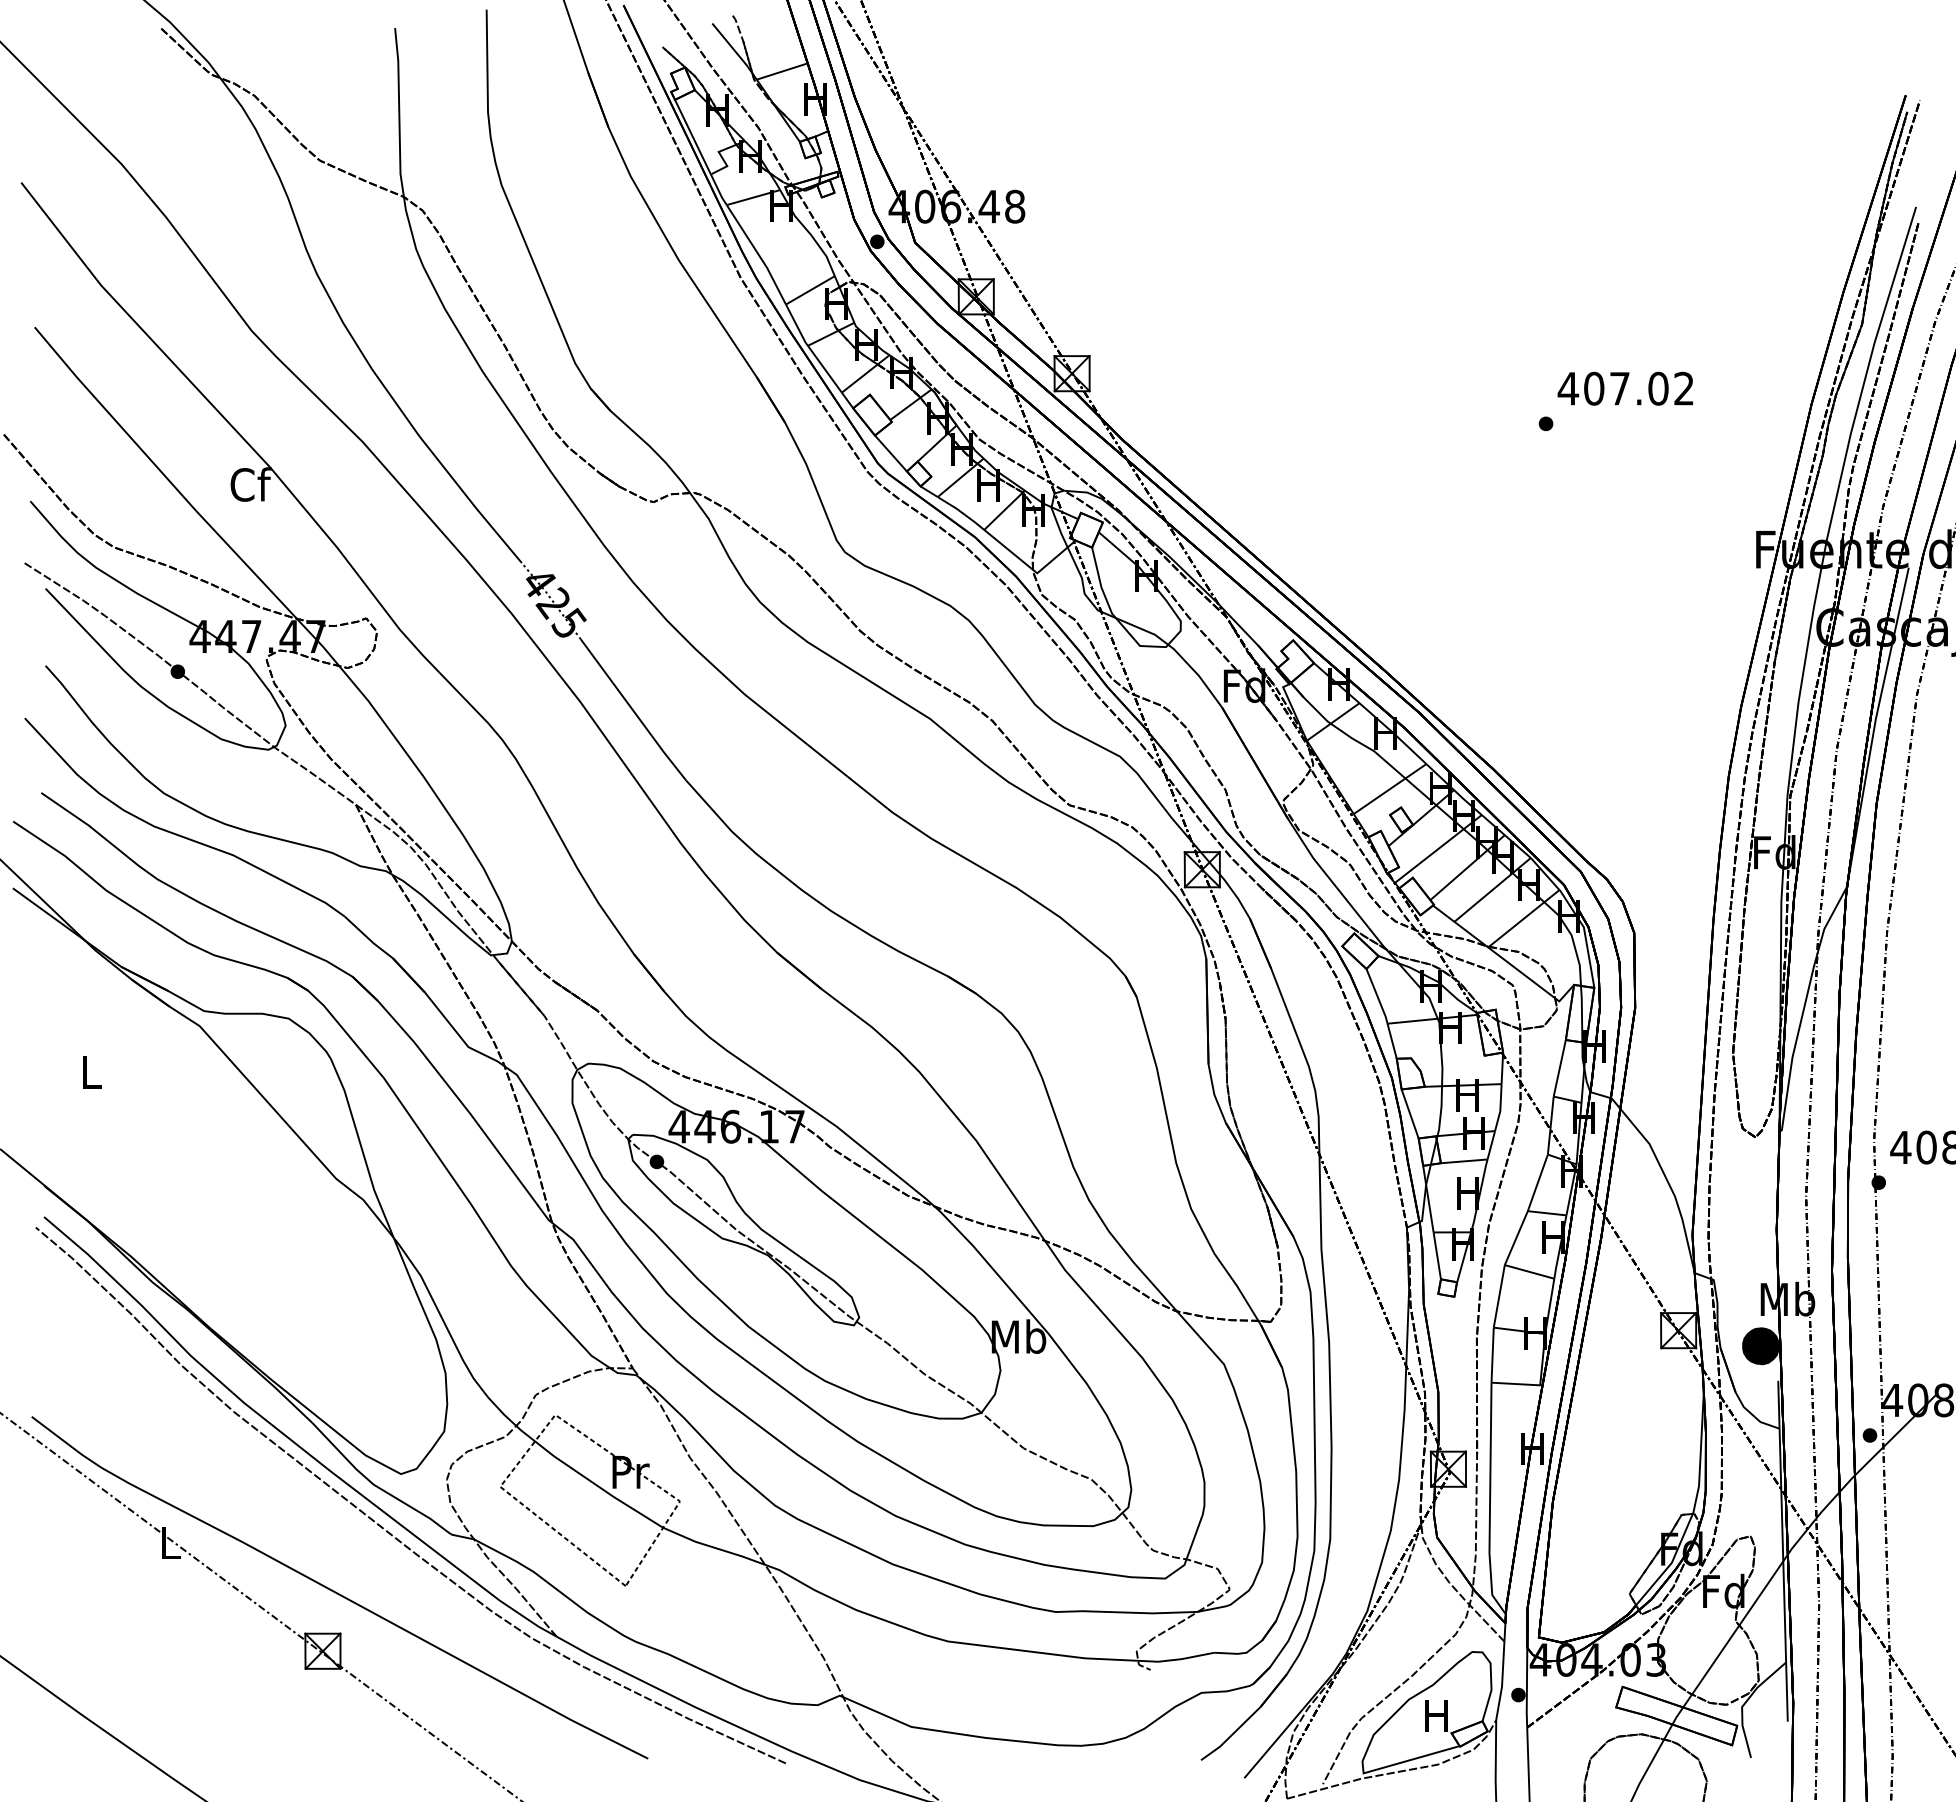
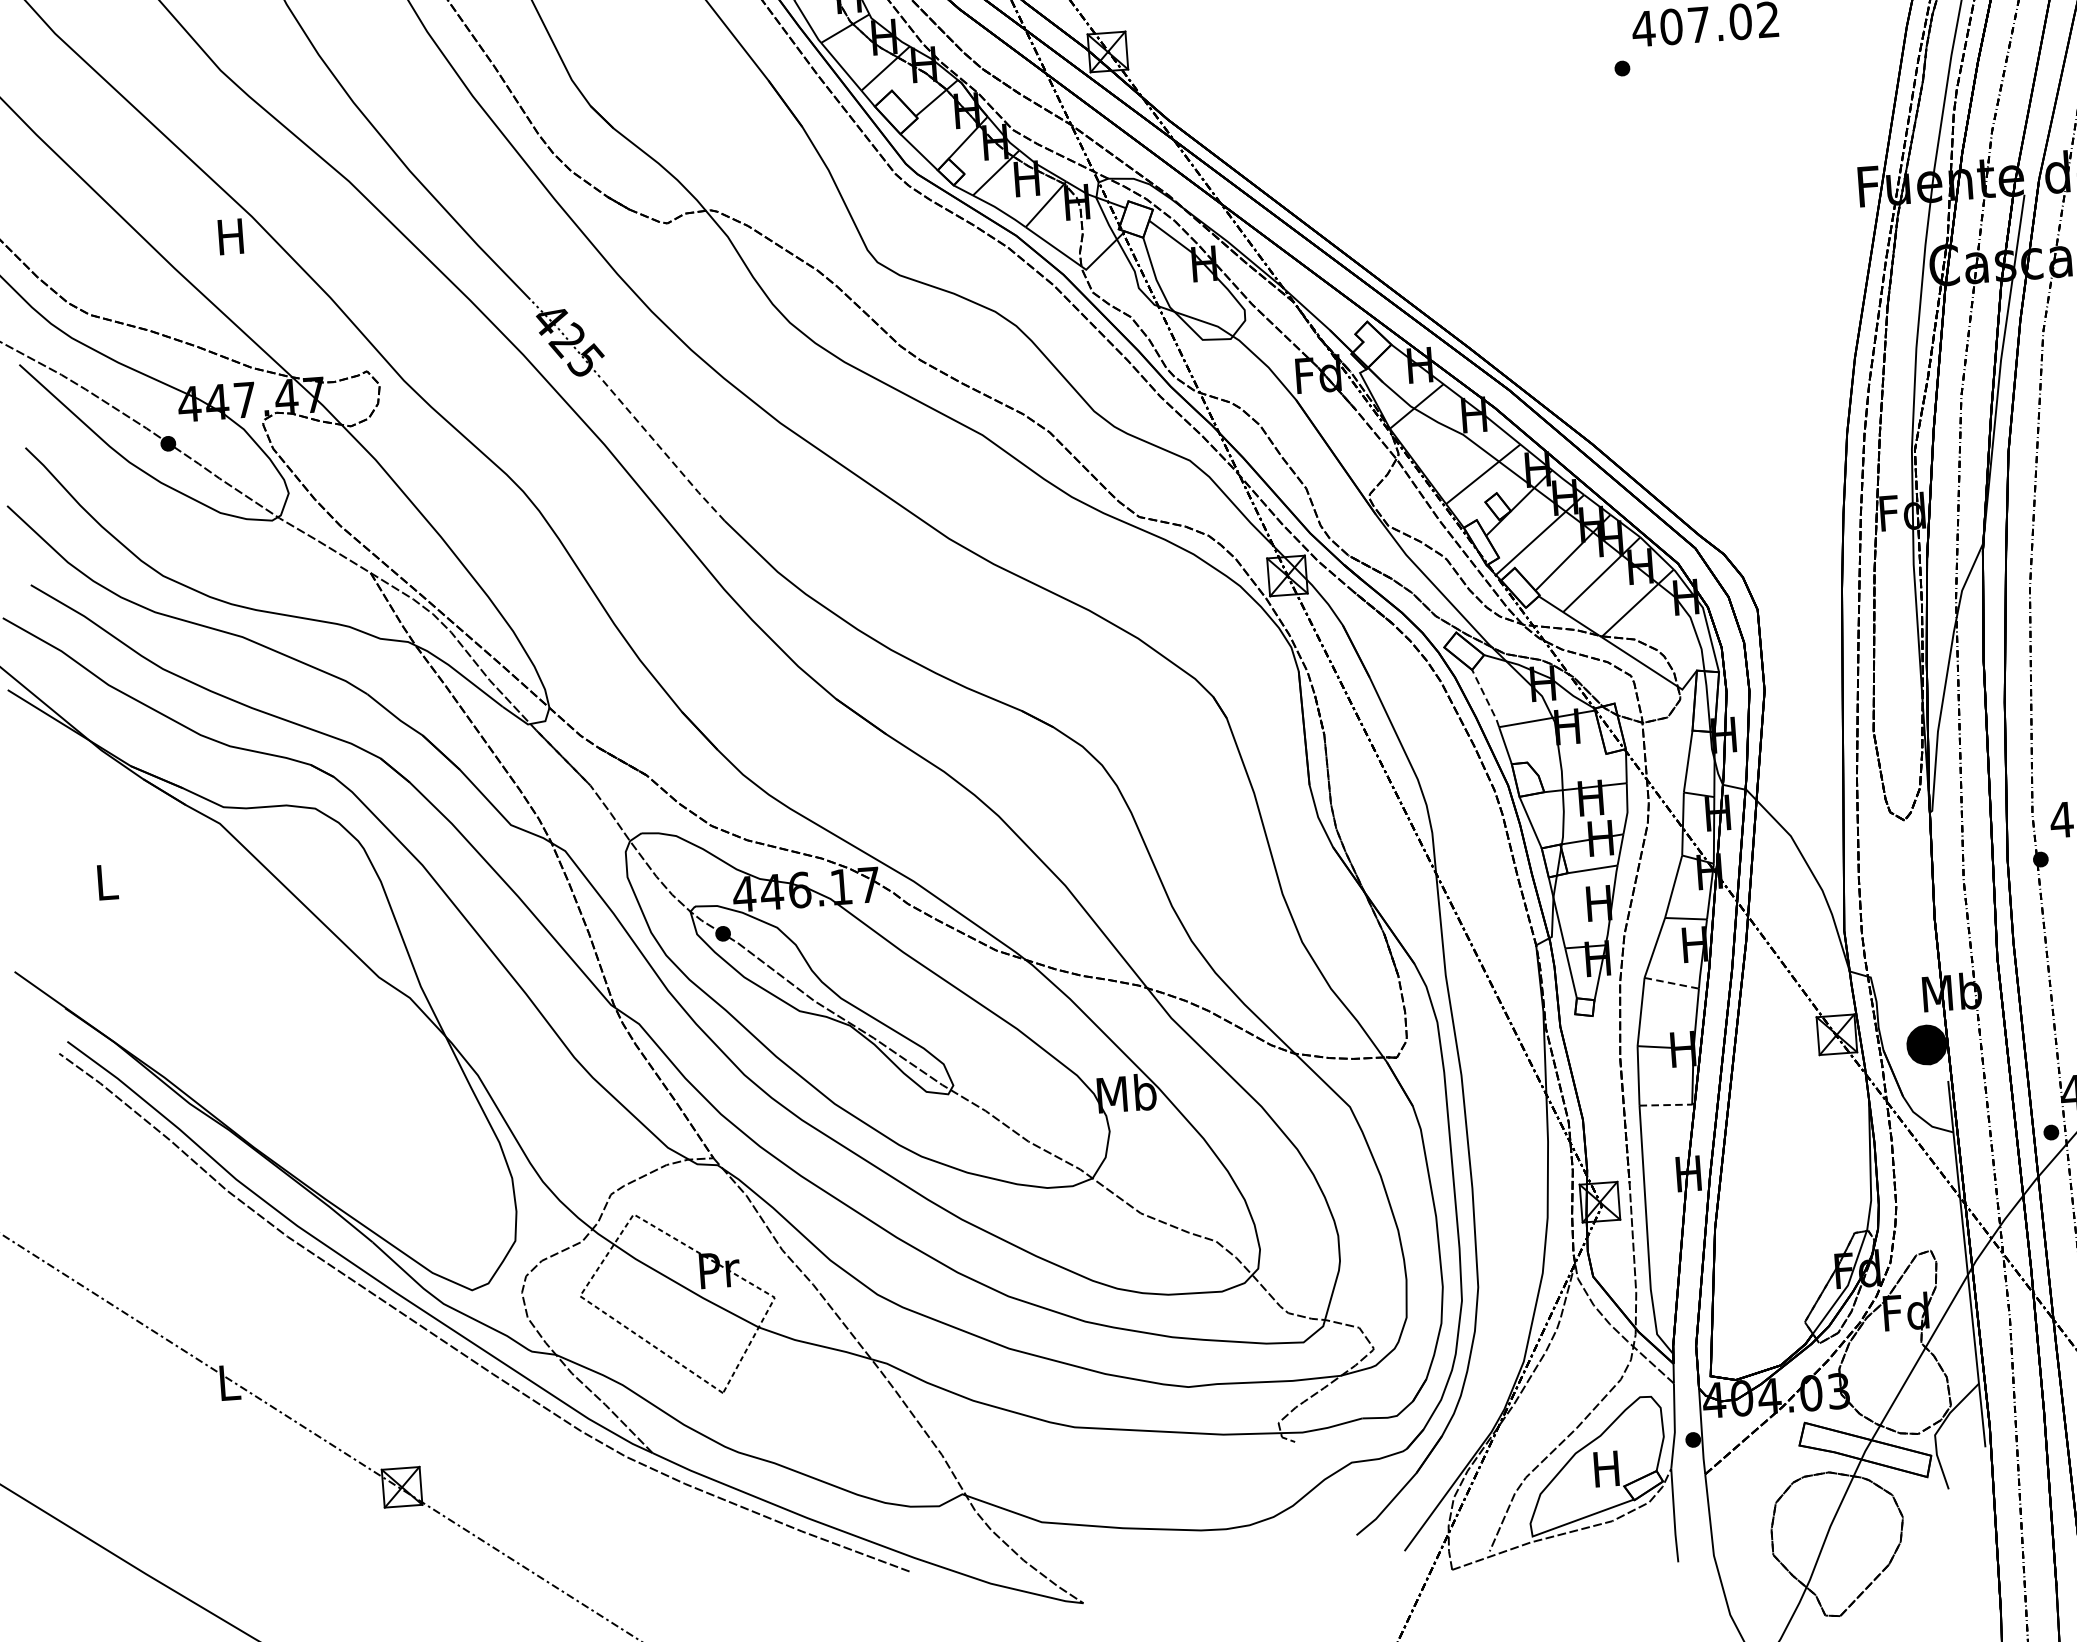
text: (250, 484) -> (231, 236), Cf -> H
line: (633, 710) -> (662, 449), solid -> dashed
line: (1377, 996) -> (1486, 698), solid -> dashed
line: (1529, 1271) -> (1671, 982), solid -> dashed
line: (1516, 1384) -> (1666, 1105), solid -> dashed
curve: (337, 1592) -> (413, 1422), removed

